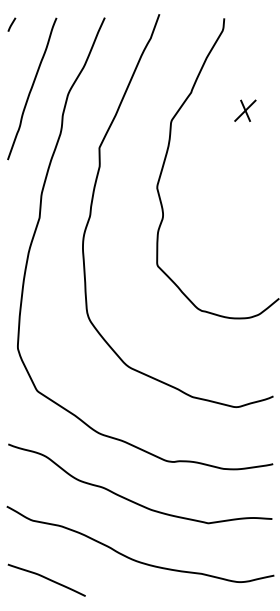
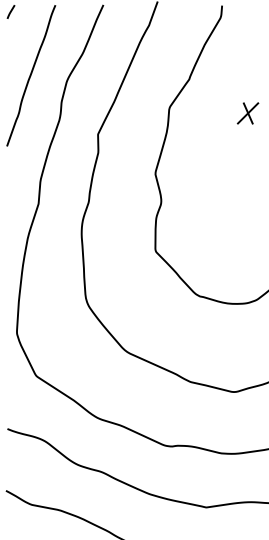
part: (245, 110) -> (248, 113), moved

